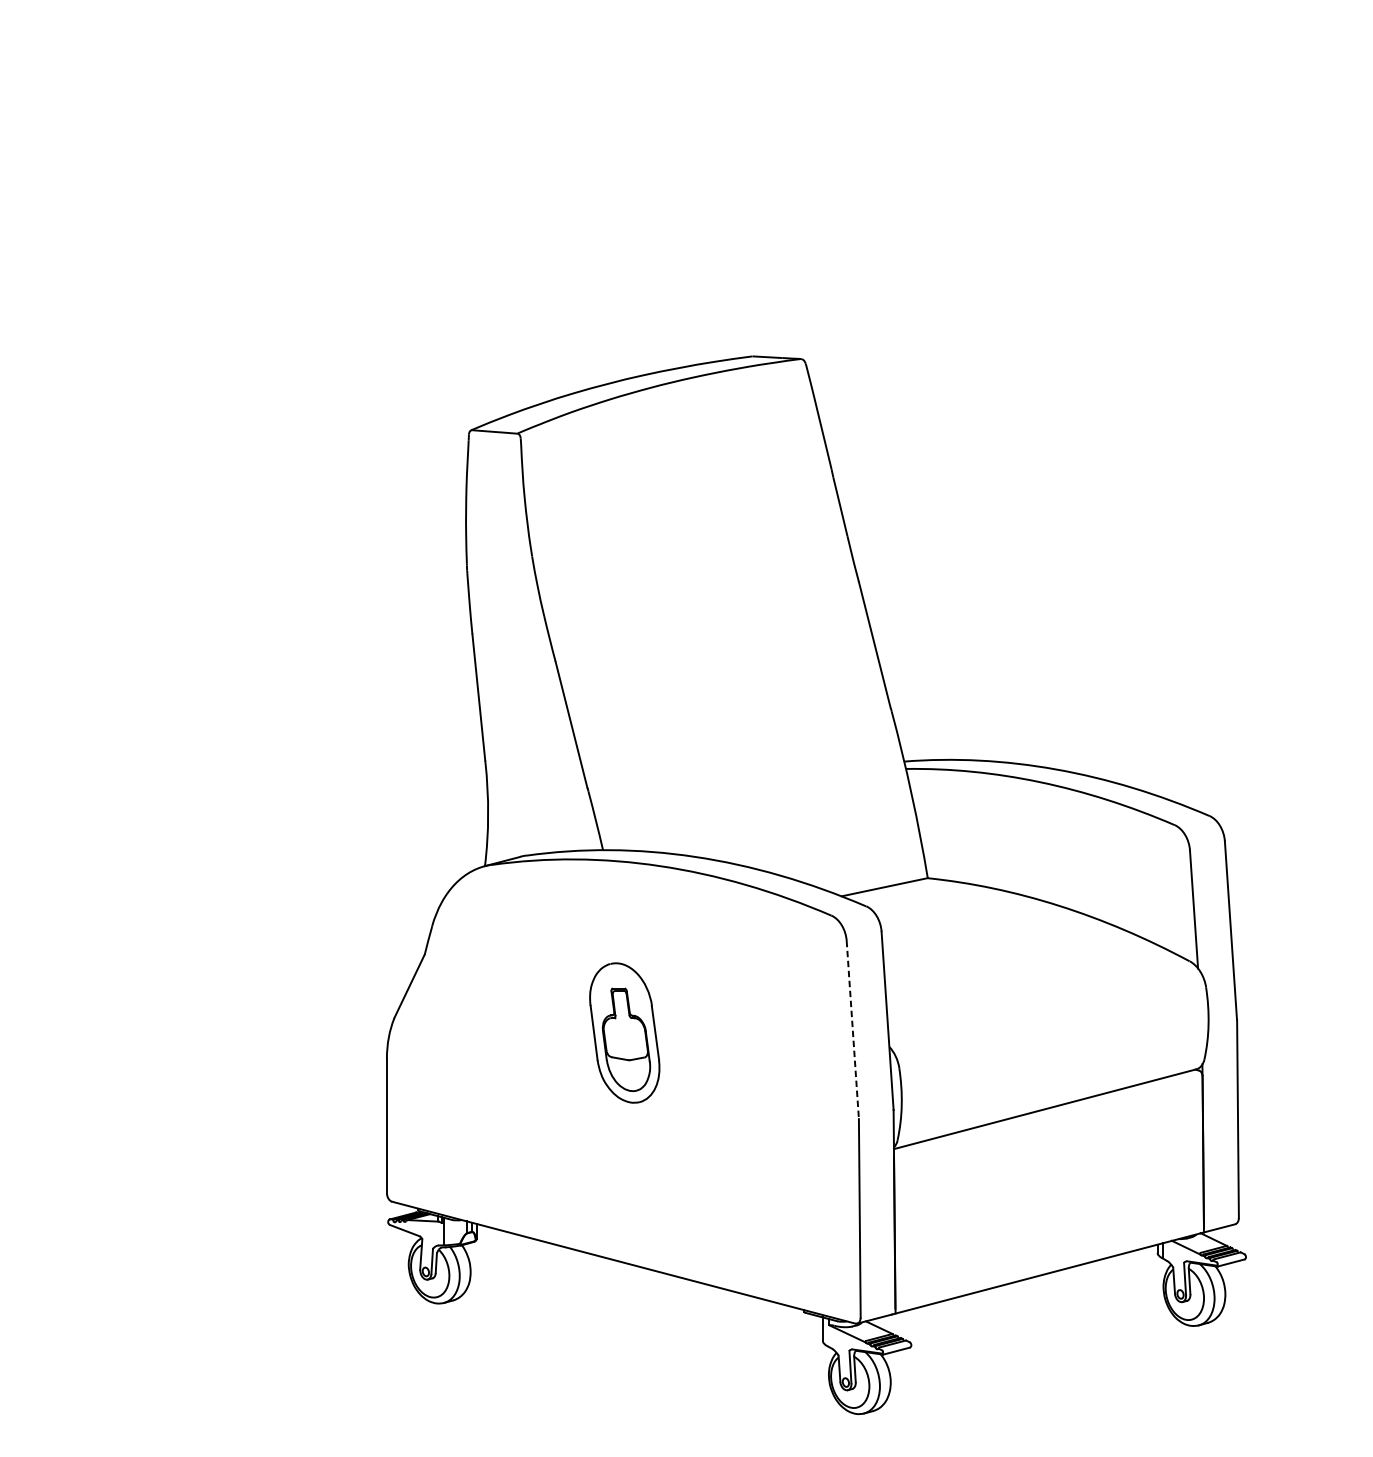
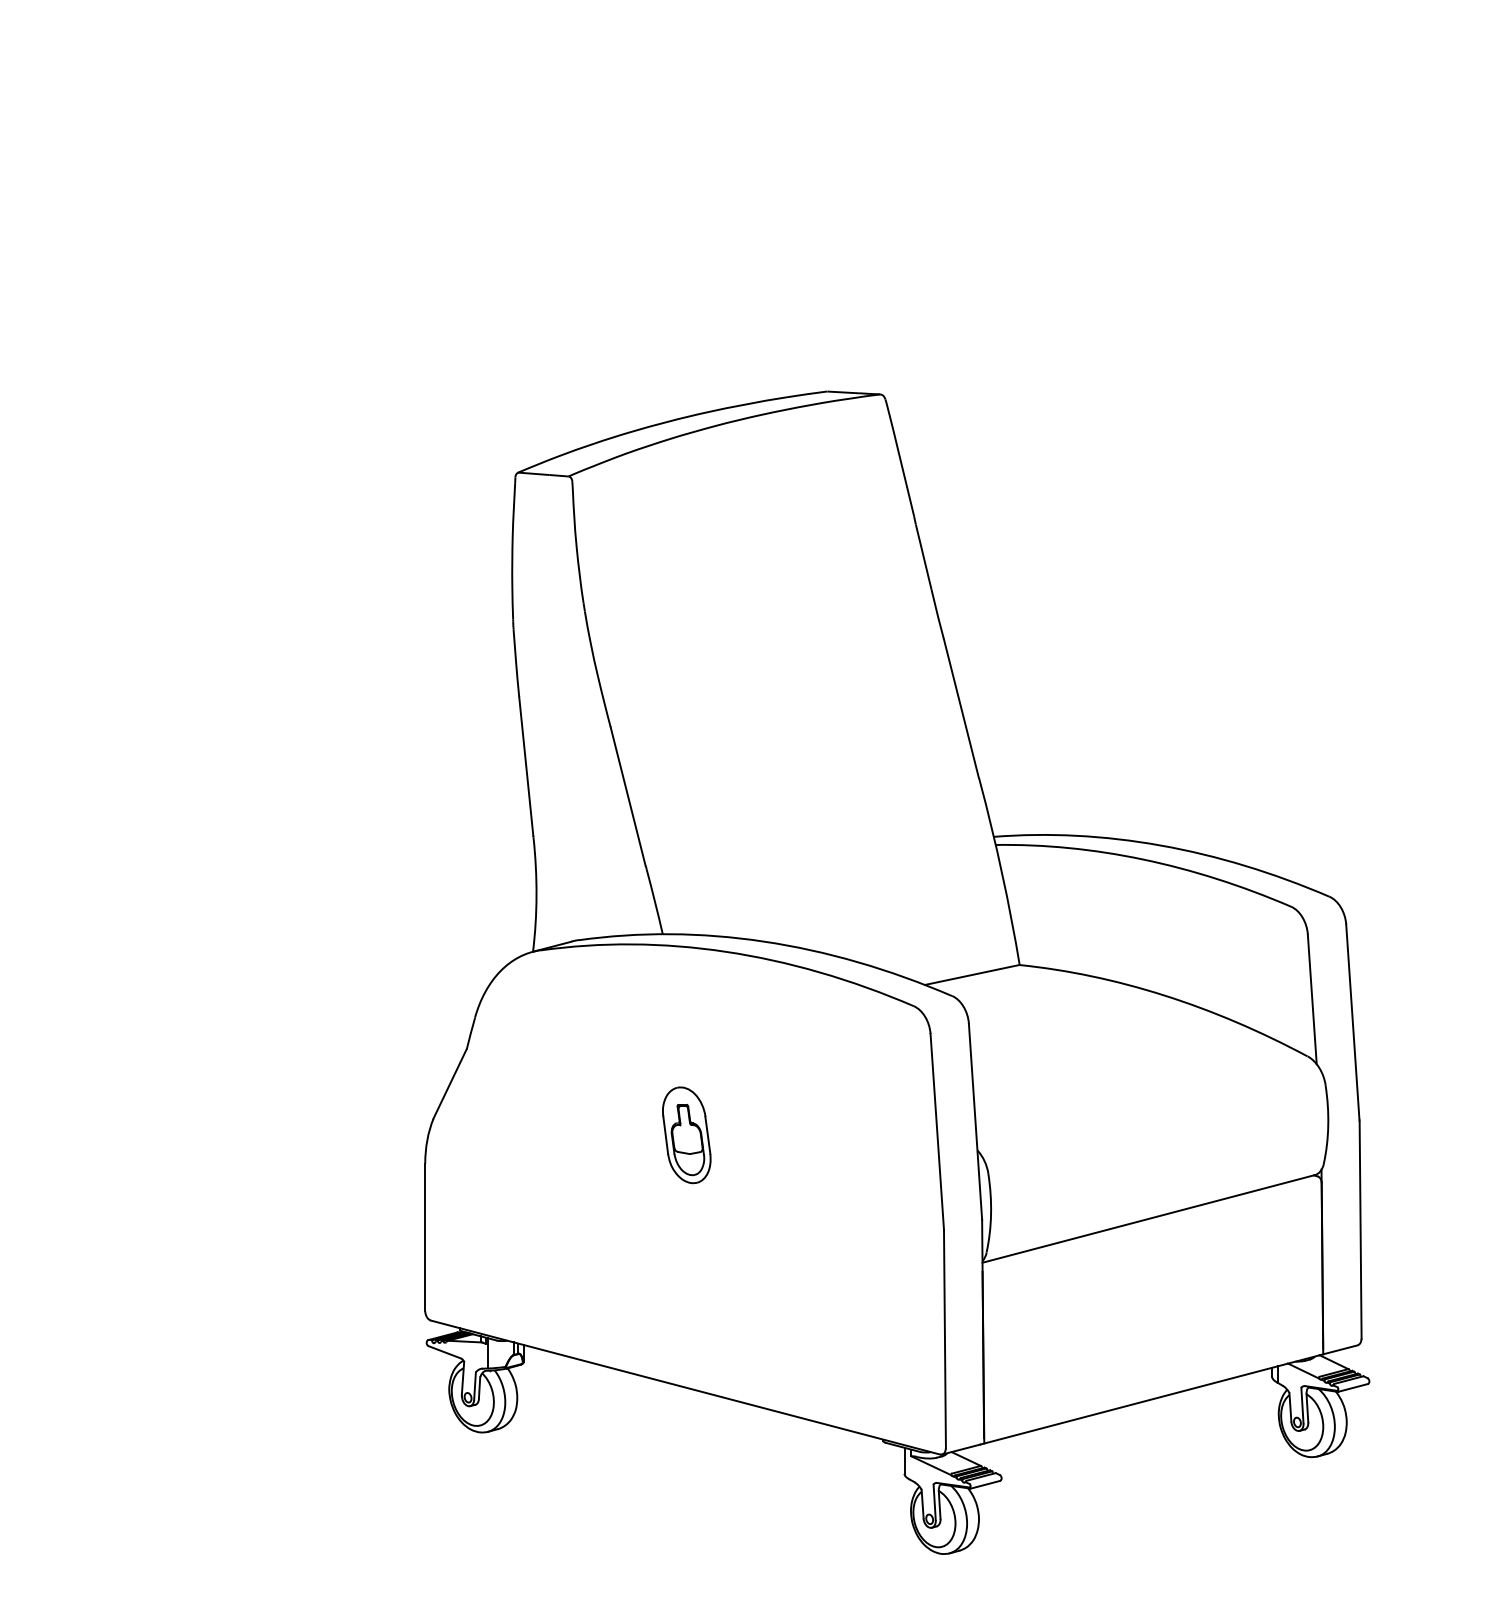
line: (853, 1030) -> (937, 1132), dashed -> solid
part: (624, 1033) -> (686, 1135), size x0.62

